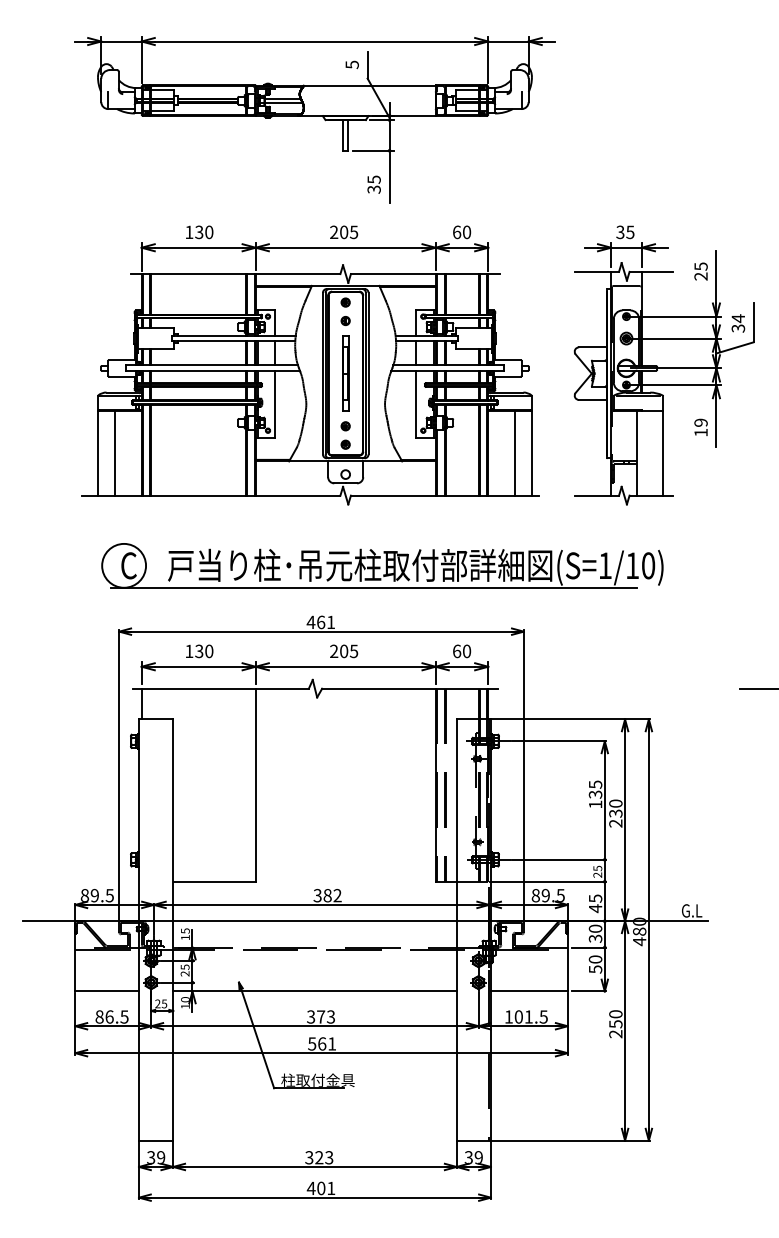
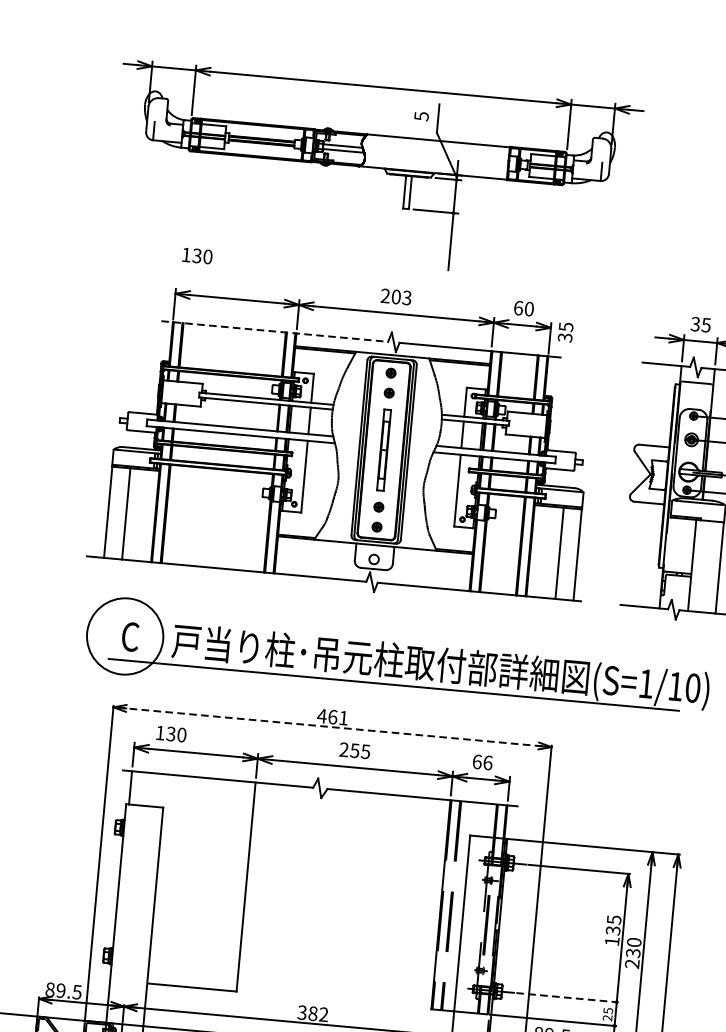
text: (373, 184) -> (564, 332), moved
text: (354, 231) -> (407, 297), 205 -> 203
text: (199, 232) -> (197, 256), moved
line: (235, 274) -> (274, 331), solid -> dashed
circle: (124, 565) -> (125, 636), size x1.6
line: (322, 631) -> (333, 727), solid -> dashed
text: (343, 650) -> (354, 749), 205 -> 255
text: (467, 650) -> (488, 761), 60 -> 66
text: (199, 651) -> (171, 734), moved
line: (559, 859) -> (567, 997), solid -> dashed

